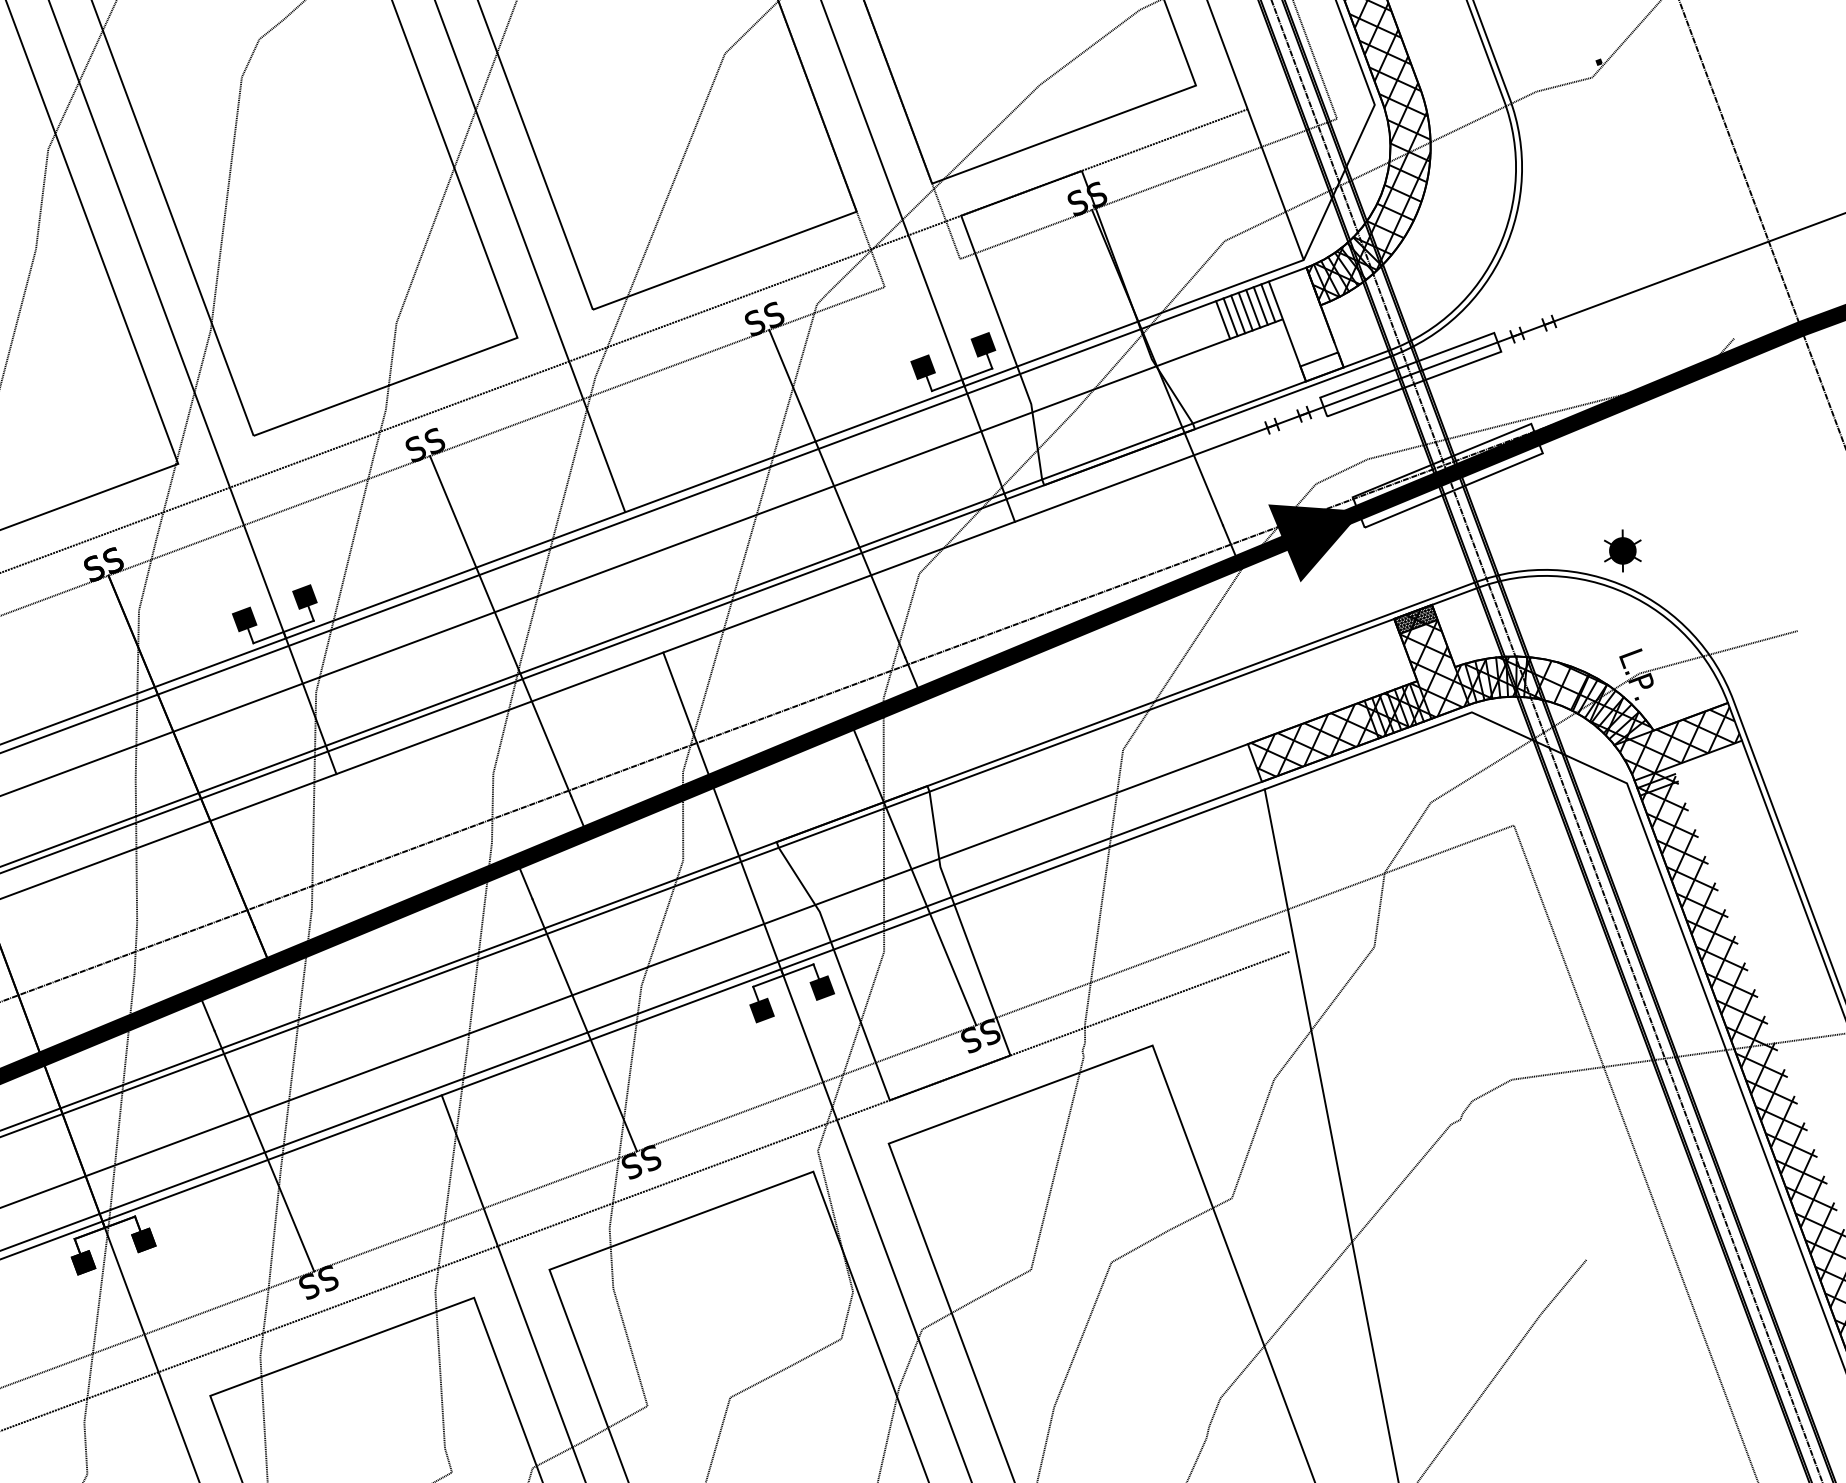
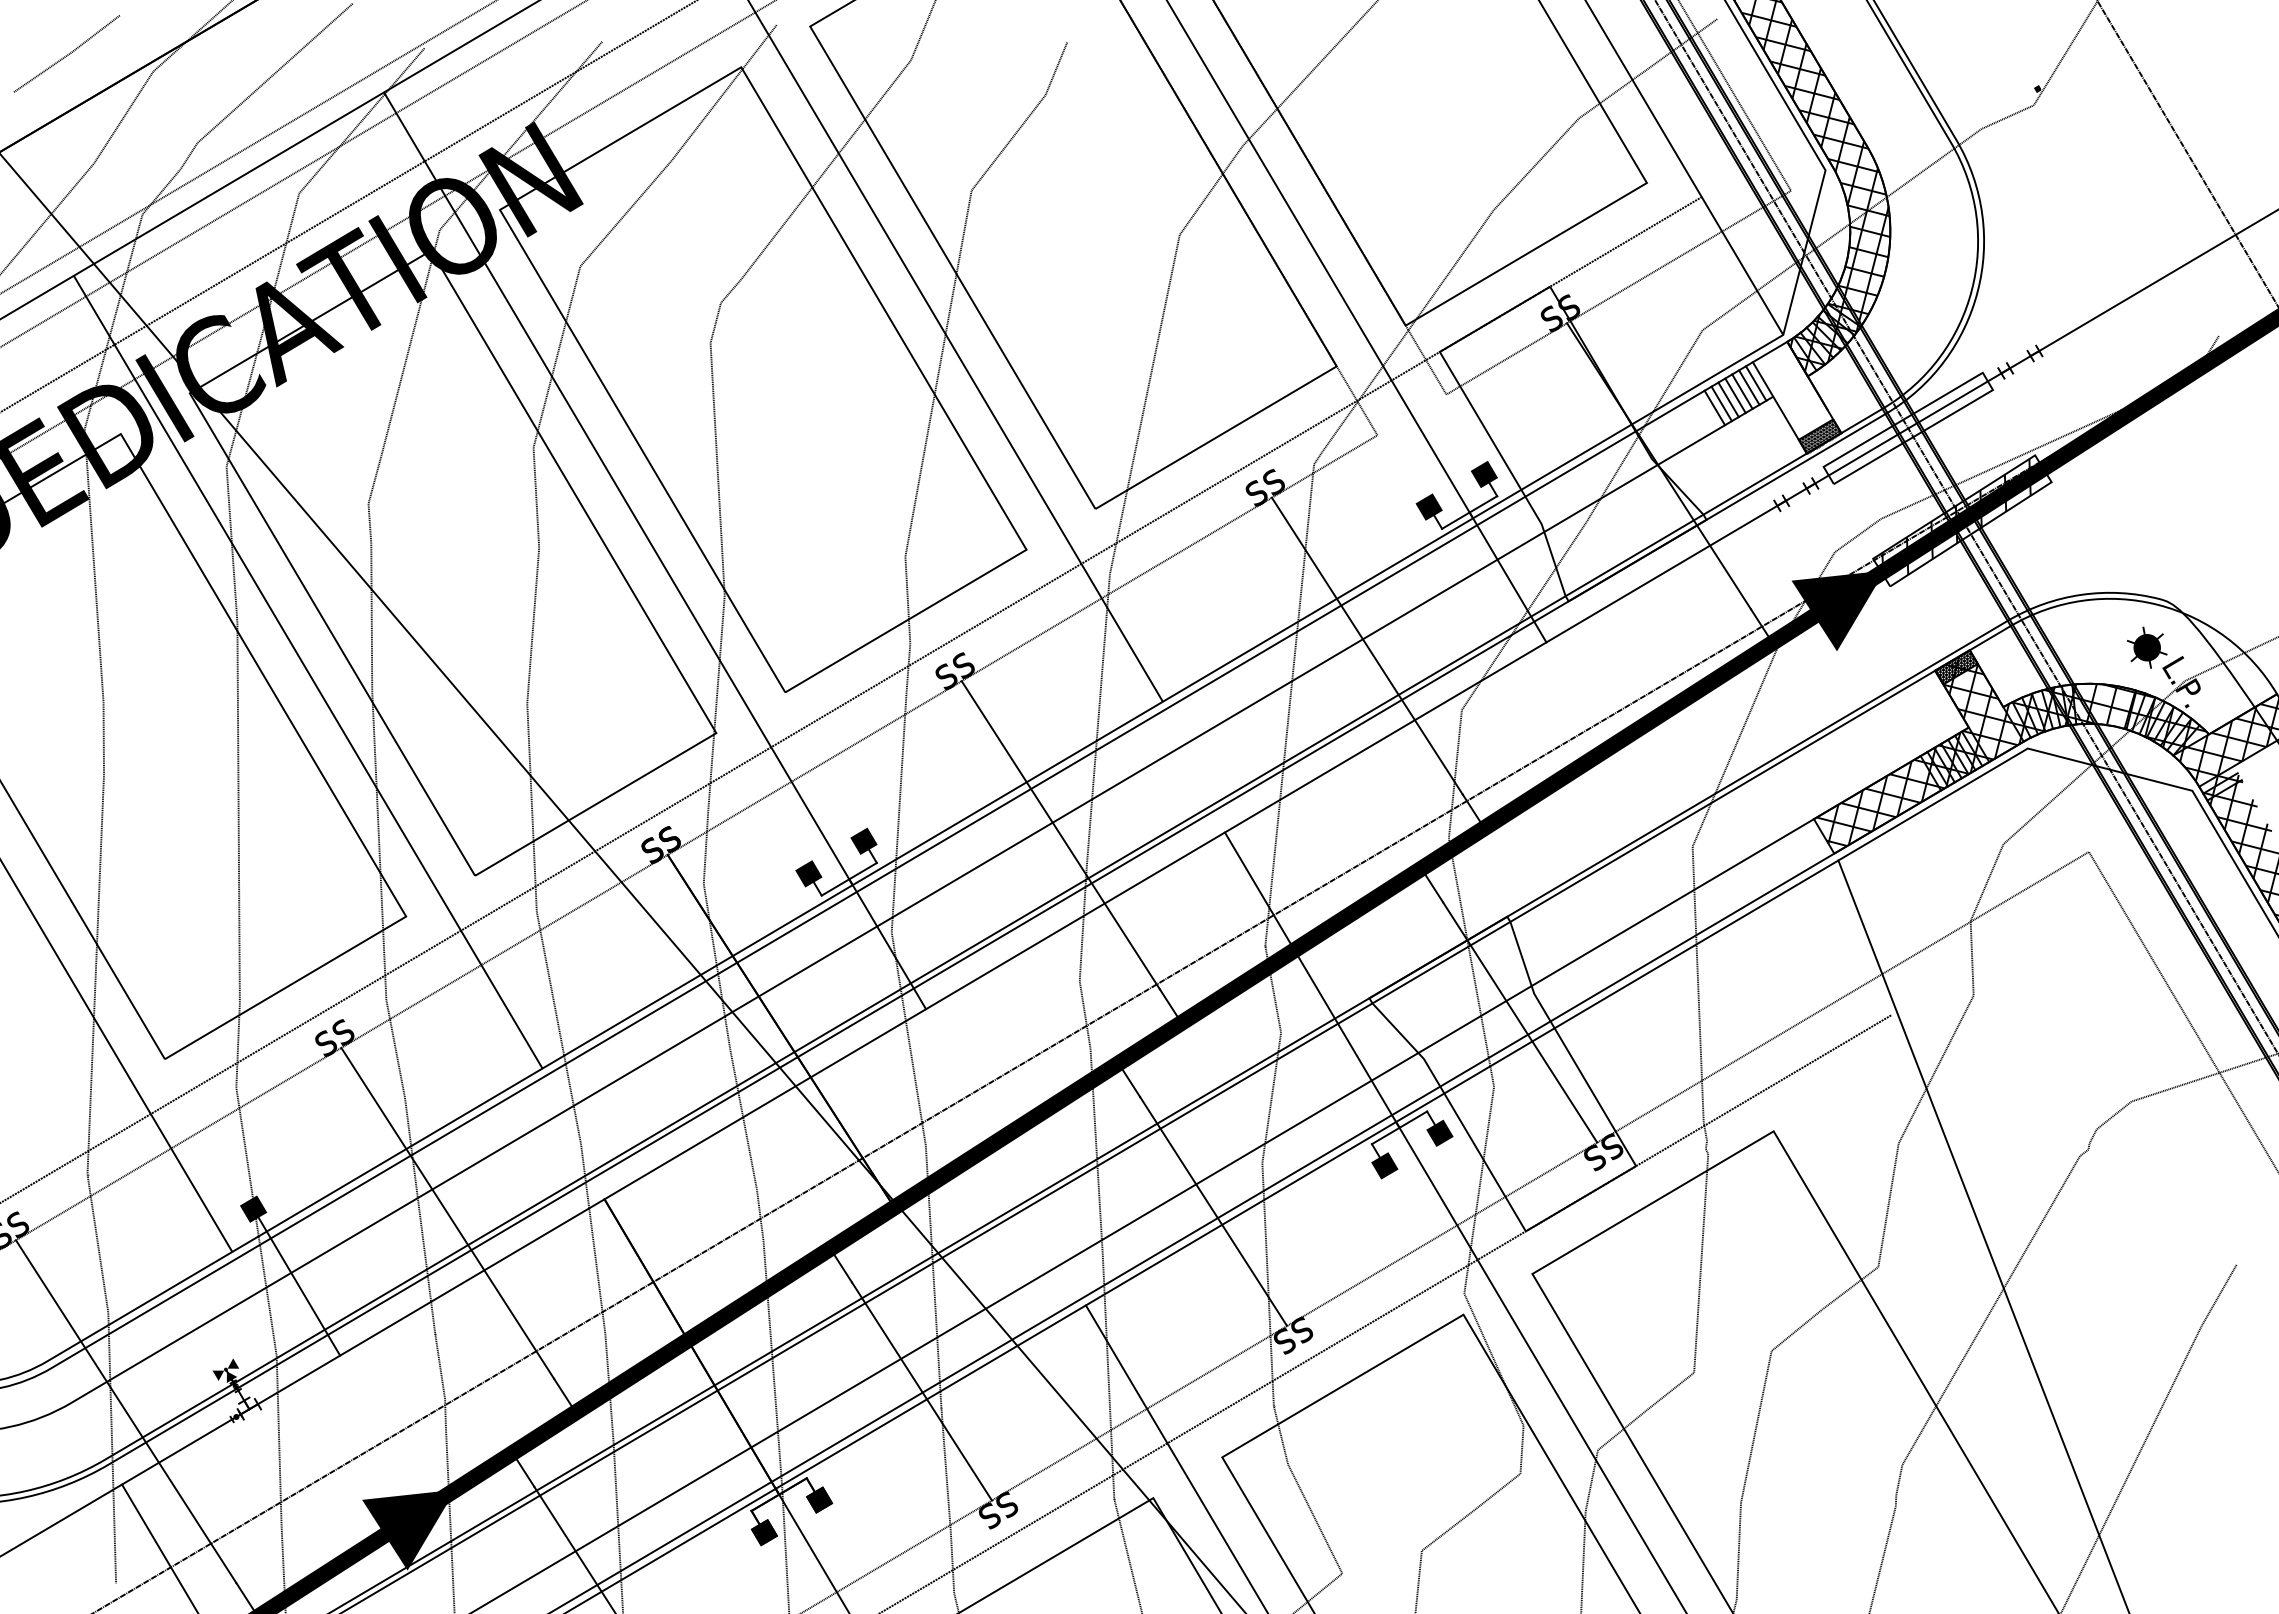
hatch: (1322, 367) -> (1820, 436), added
hatch: (1442, 471) -> (1956, 517), added
part: (1623, 550) -> (2147, 647), moved

